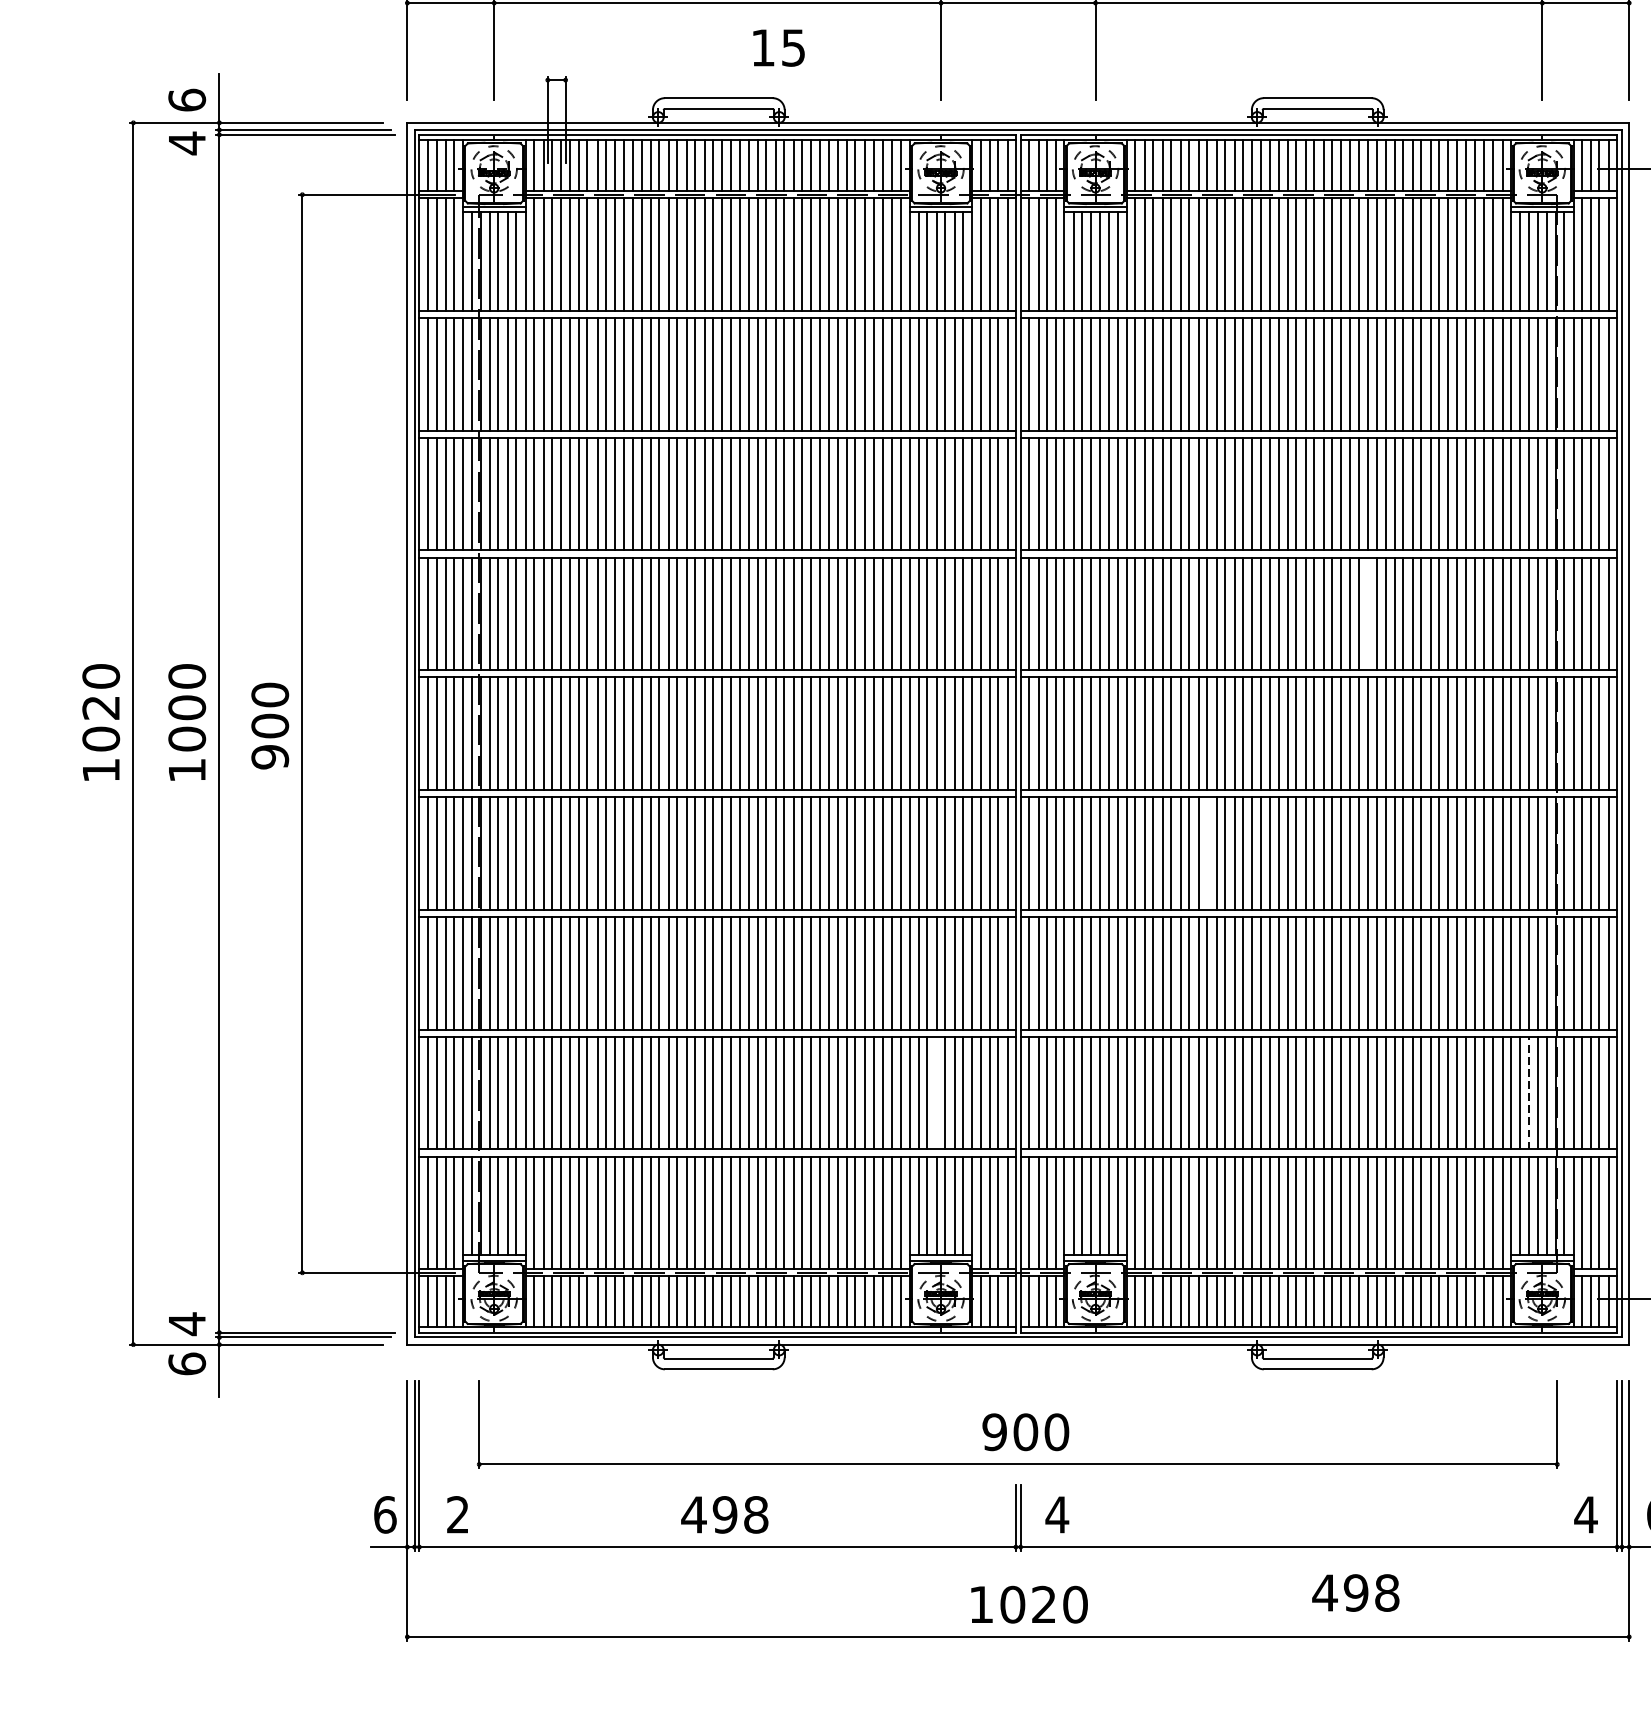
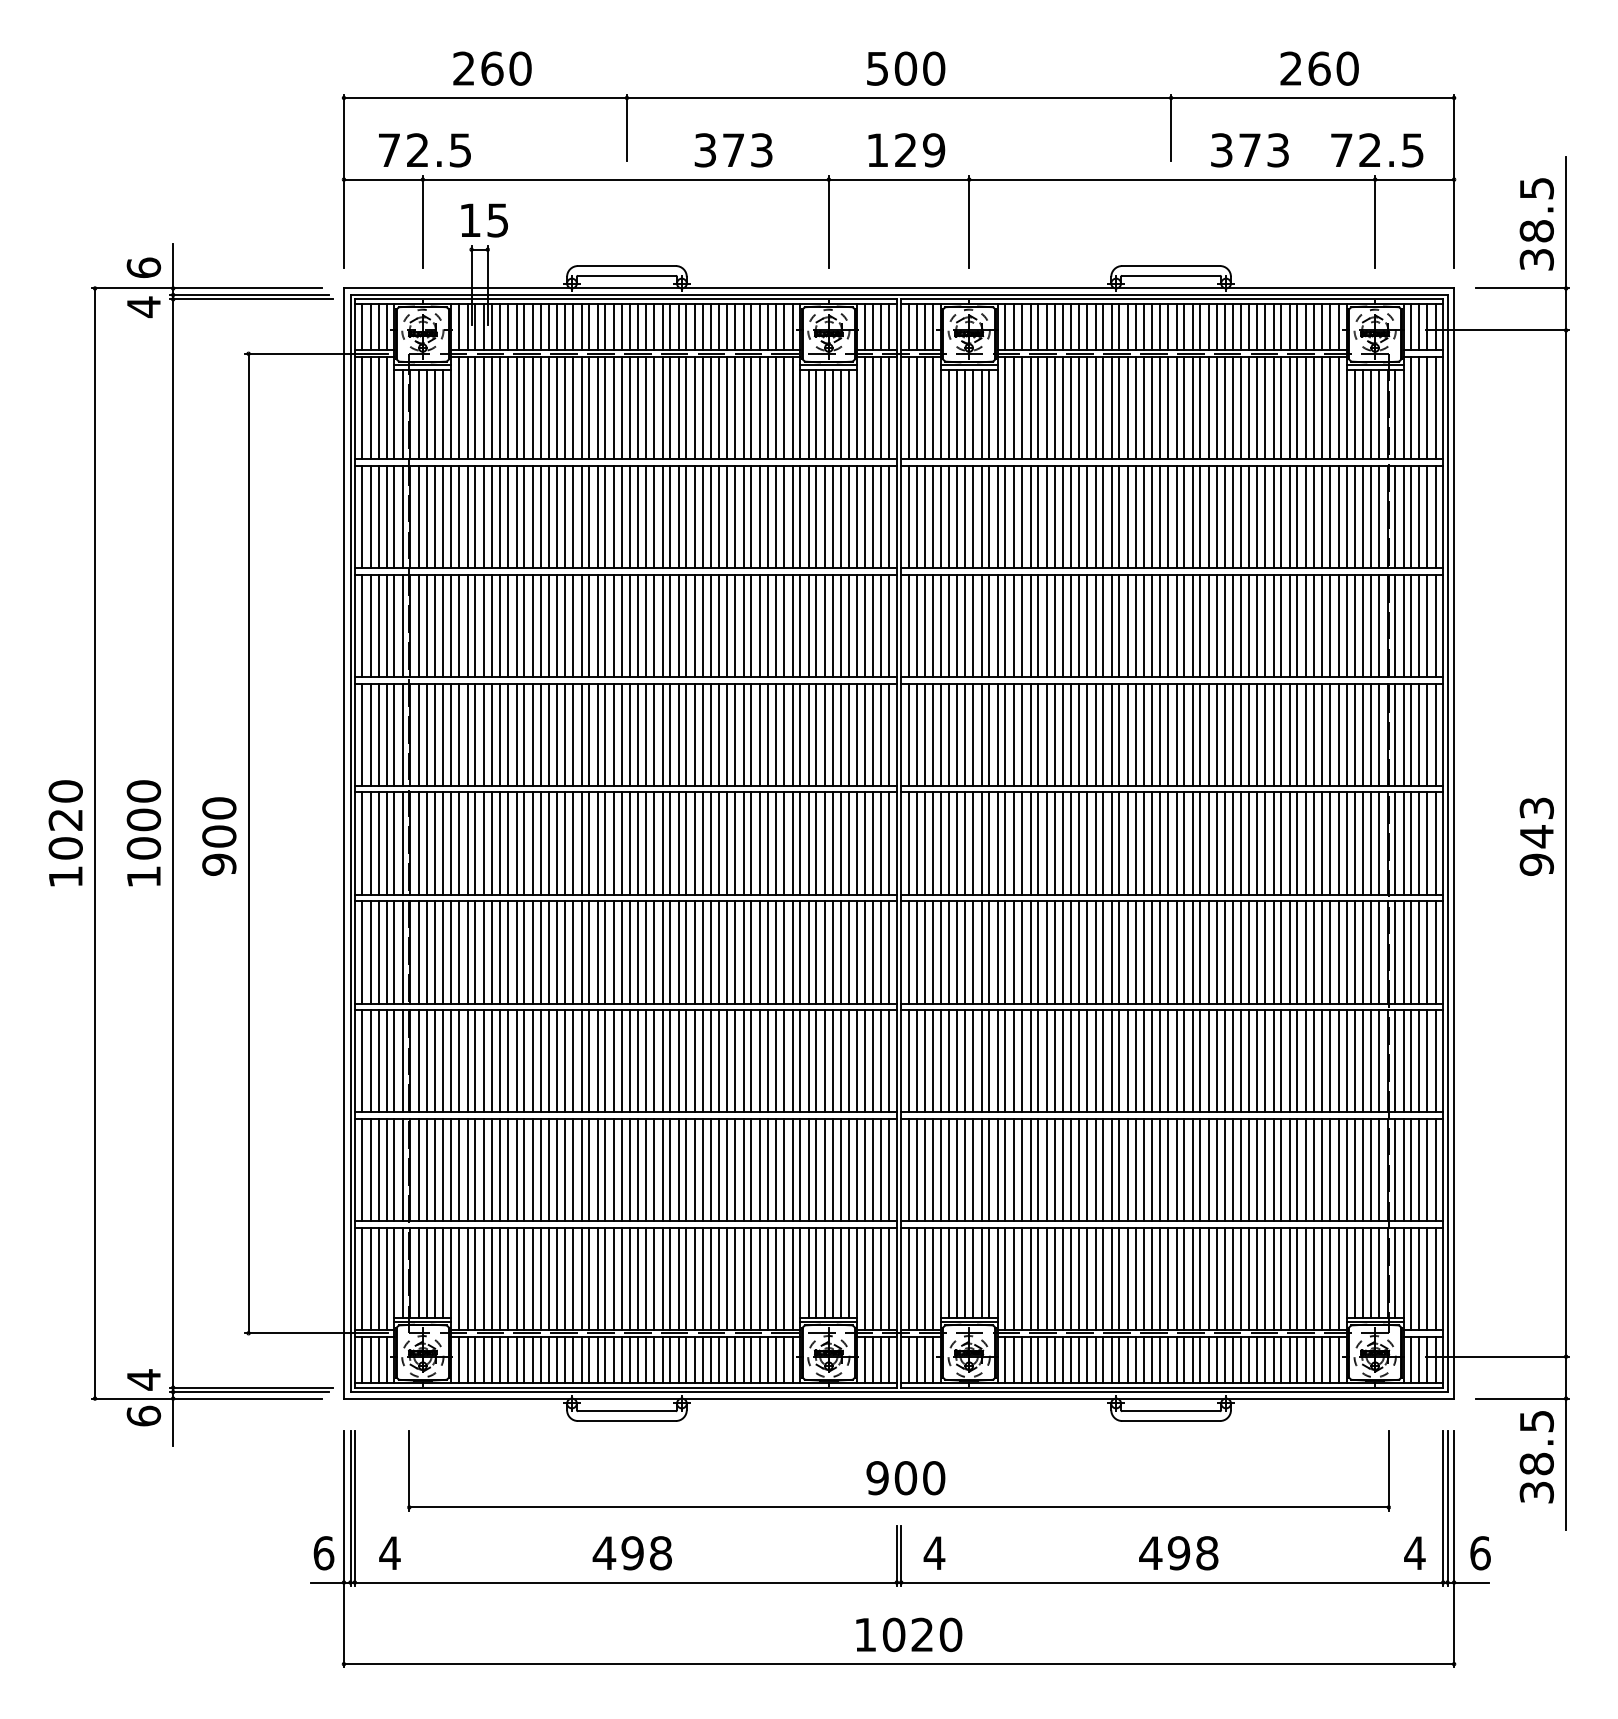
text: (778, 48) -> (484, 220), moved
line: (1367, 613) -> (1216, 734), added
line: (1206, 853) -> (1070, 952), added
line: (937, 1092) -> (825, 1169), added
line: (1528, 1092) -> (1362, 1169), dashed -> solid
text: (457, 1514) -> (389, 1552), 2 -> 4
text: (1355, 1593) -> (1178, 1553), moved

